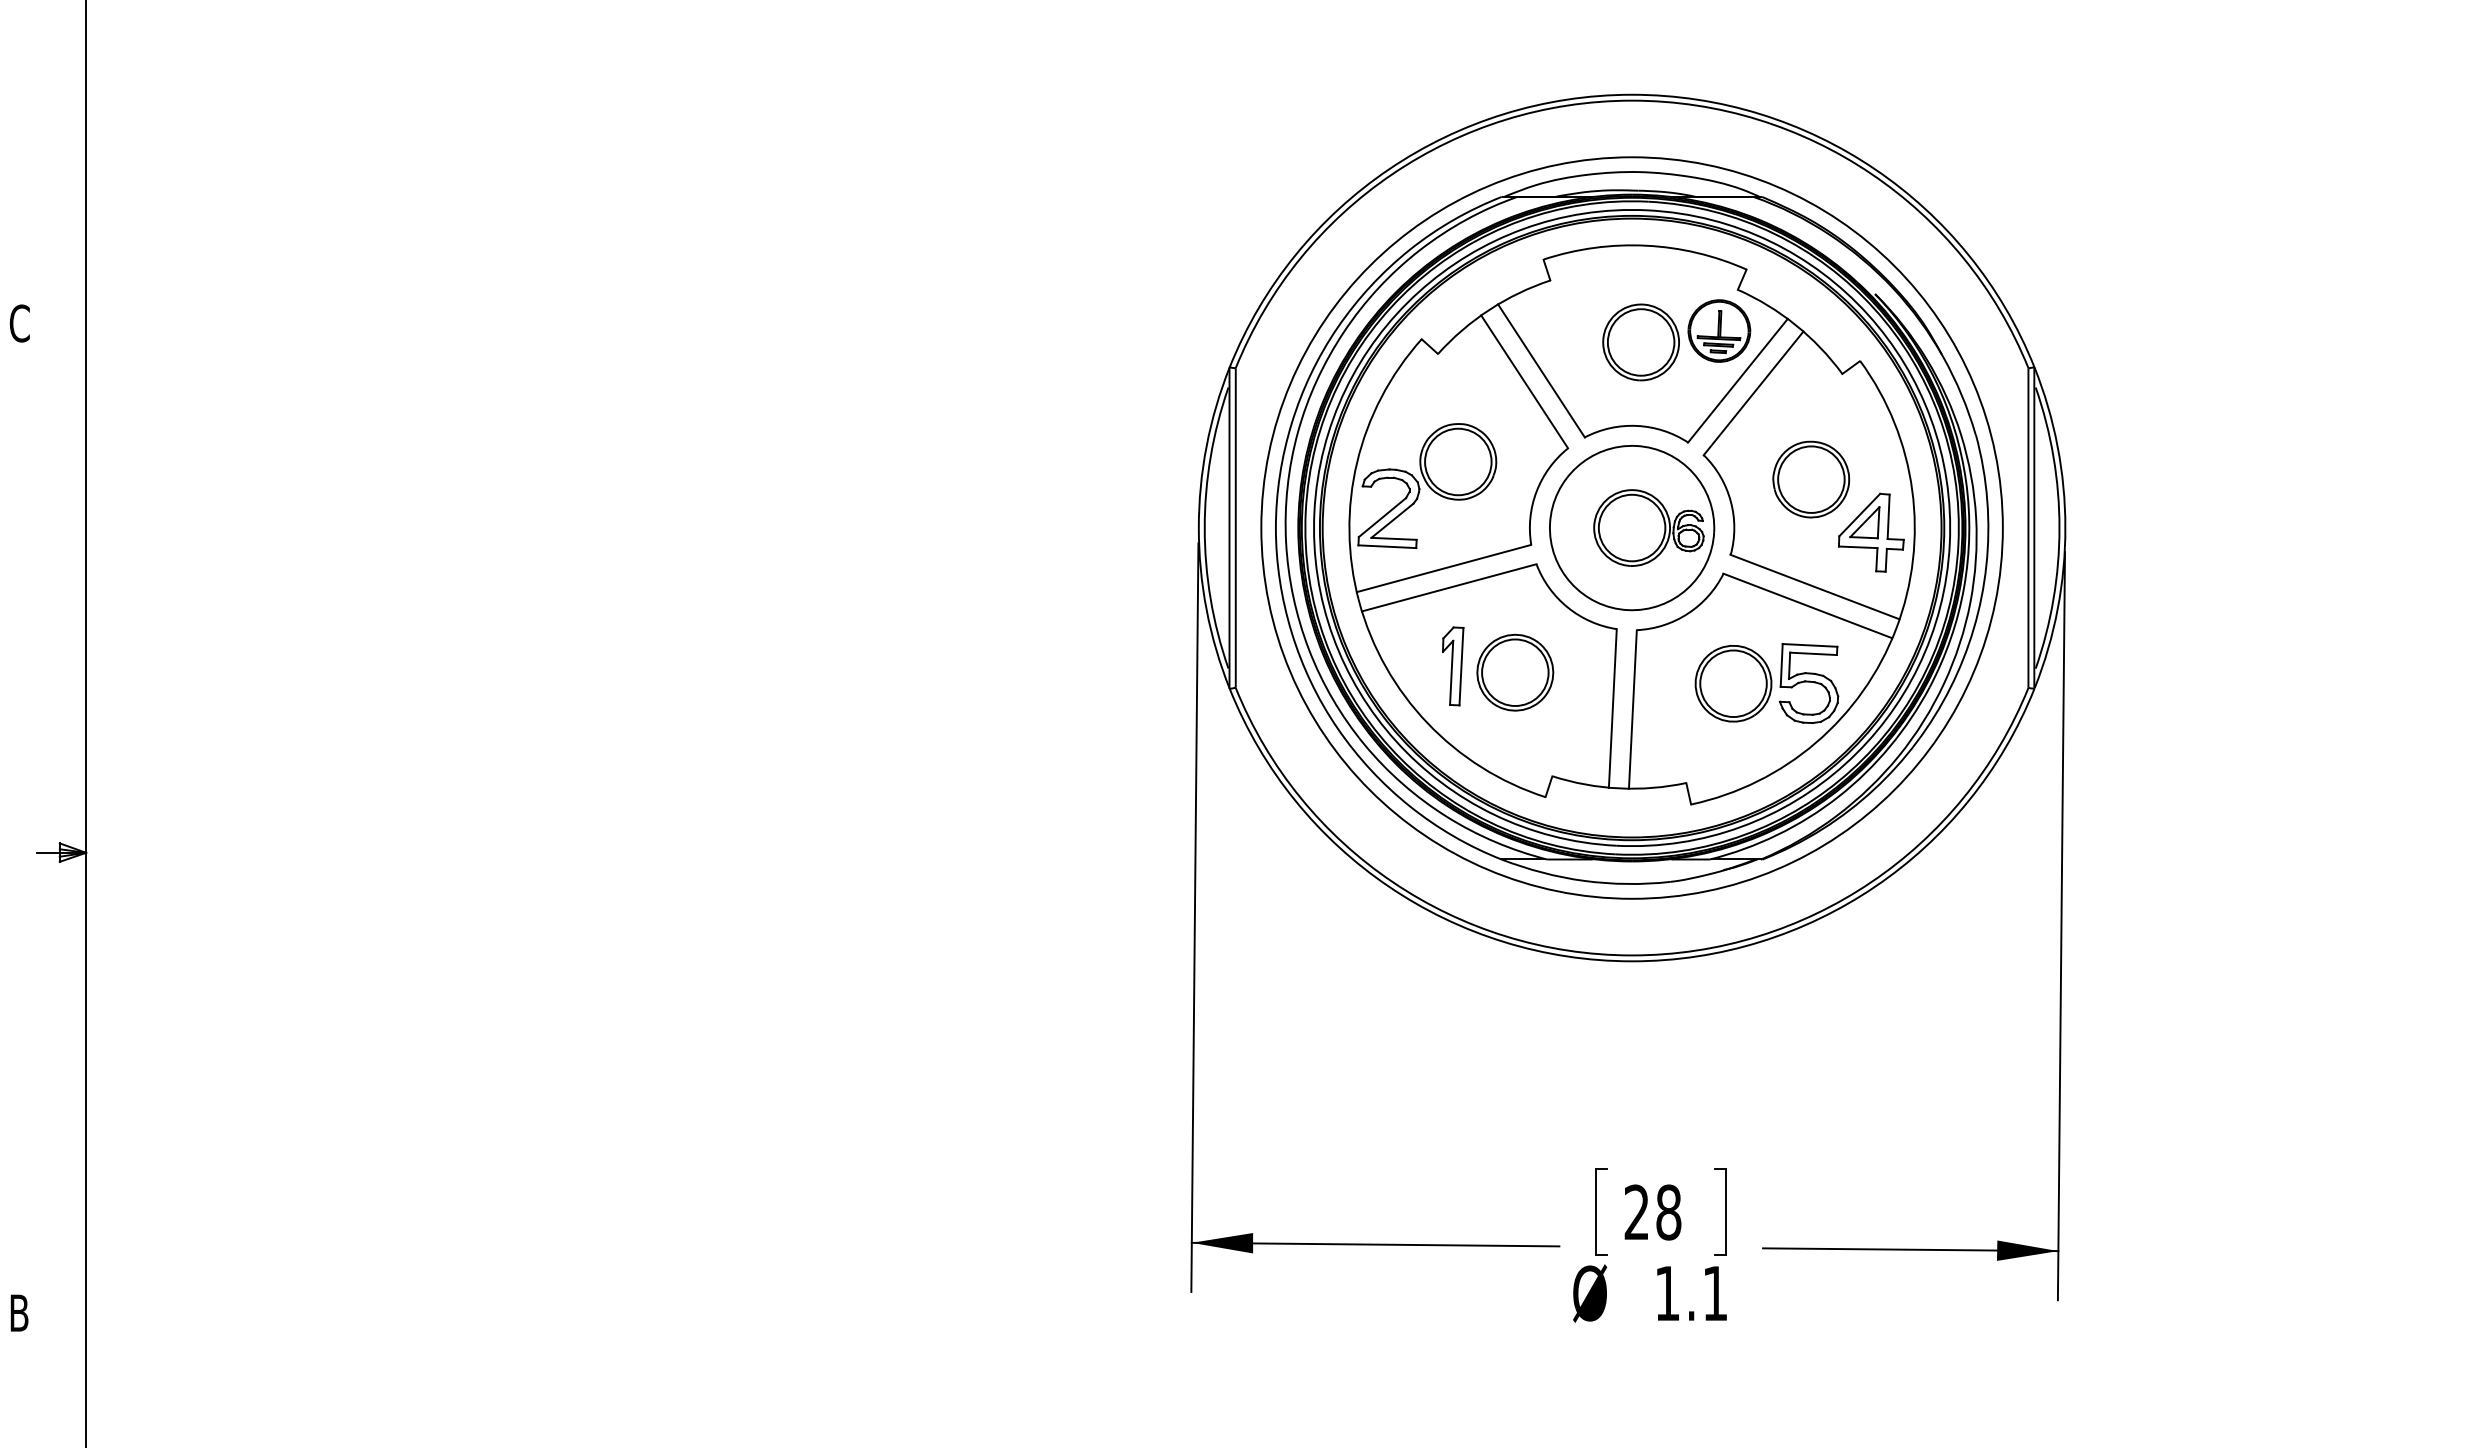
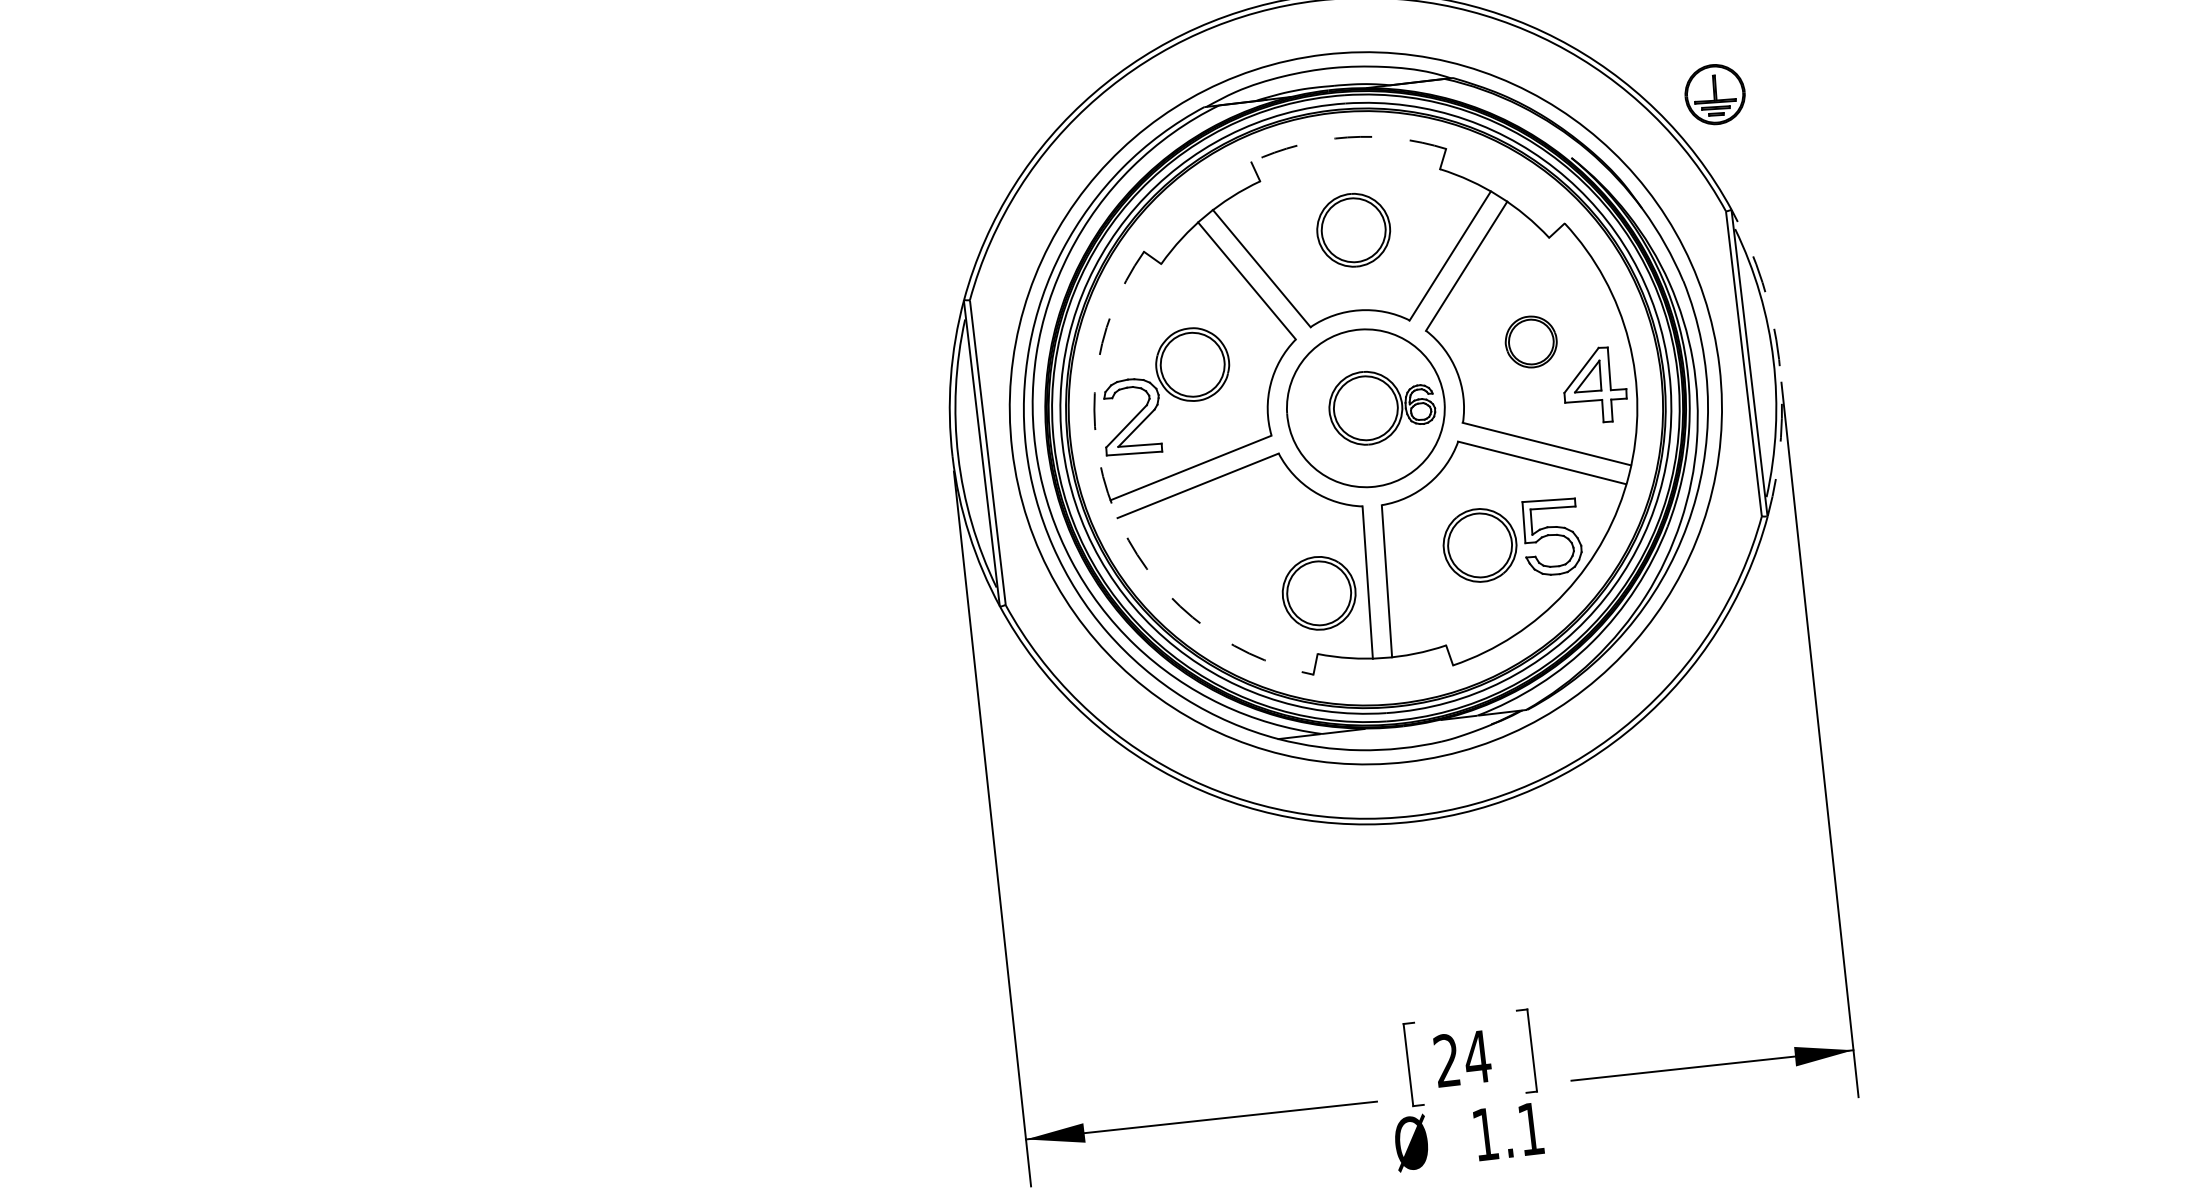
arc: (1646, 245) -> (1347, 137), solid -> dashed
part: (1719, 330) -> (1715, 94), moved
part: (1810, 479) -> (1530, 342), size x0.7
arc: (2065, 527) -> (1779, 359), solid -> dashed
arc: (1359, 601) -> (1114, 508), solid -> dashed
part: (1453, 666) -> (1211, 560), removed
part: (1515, 672) -> (1319, 593), moved
text: (1668, 1212) -> (1477, 1057), 28 -> 24

